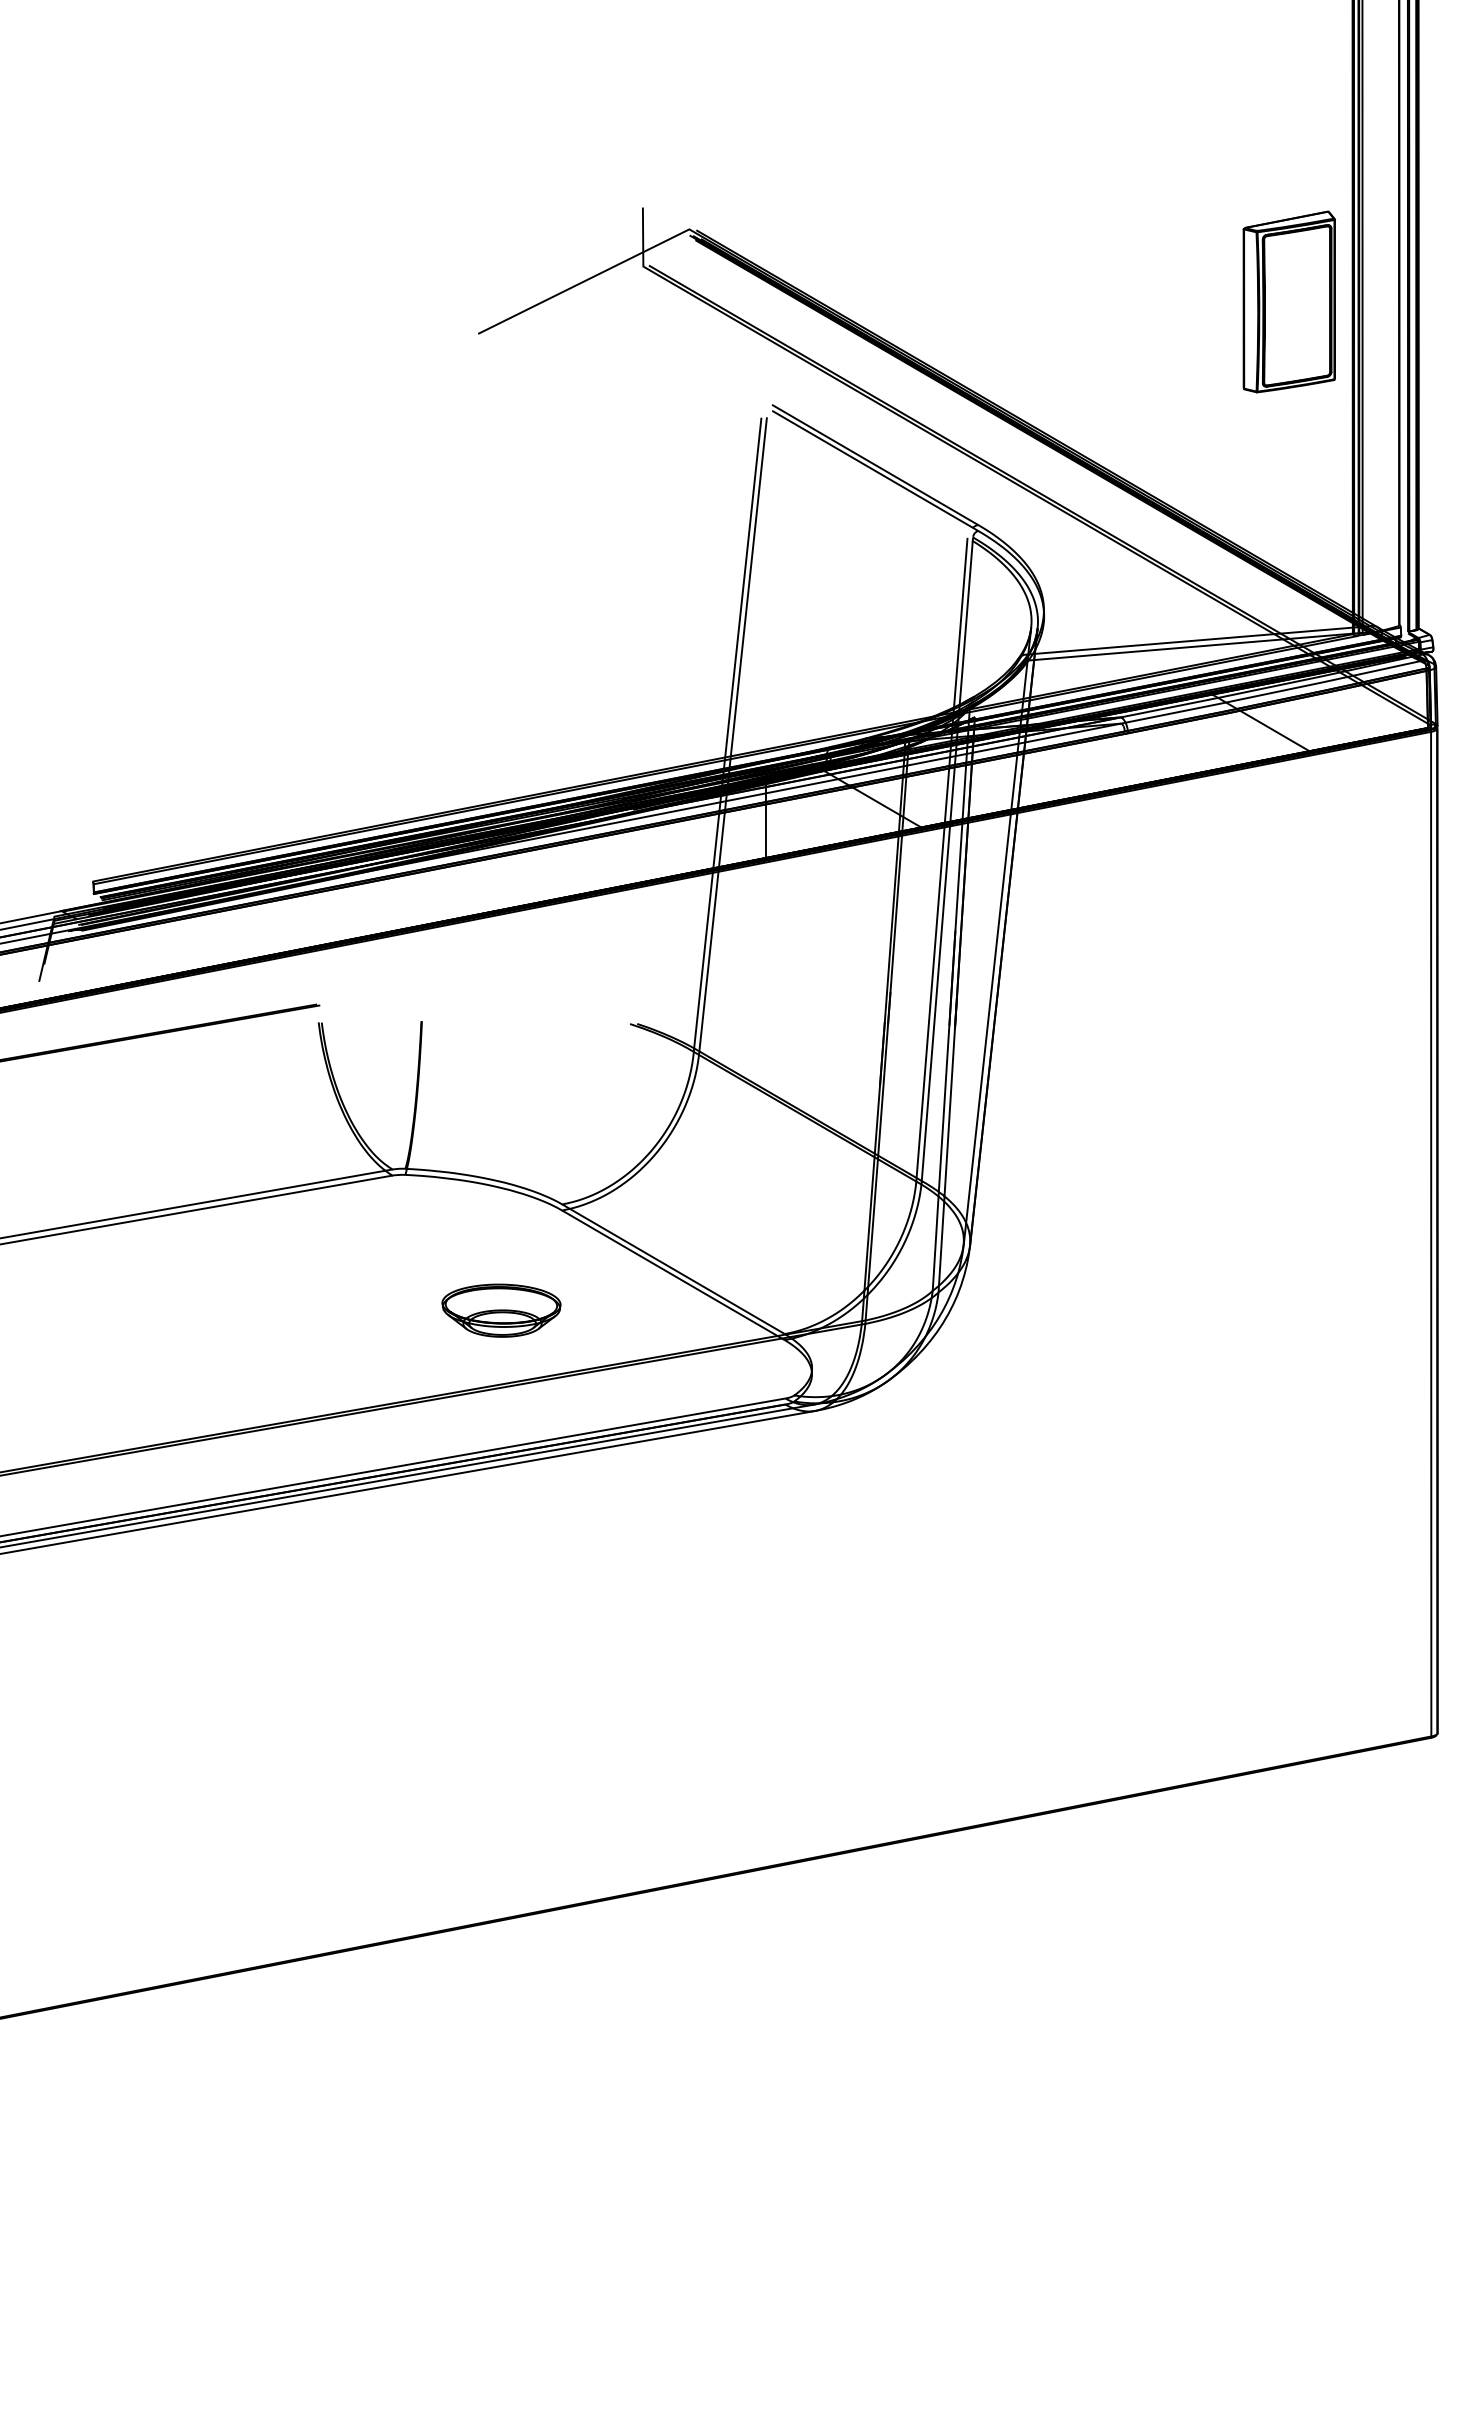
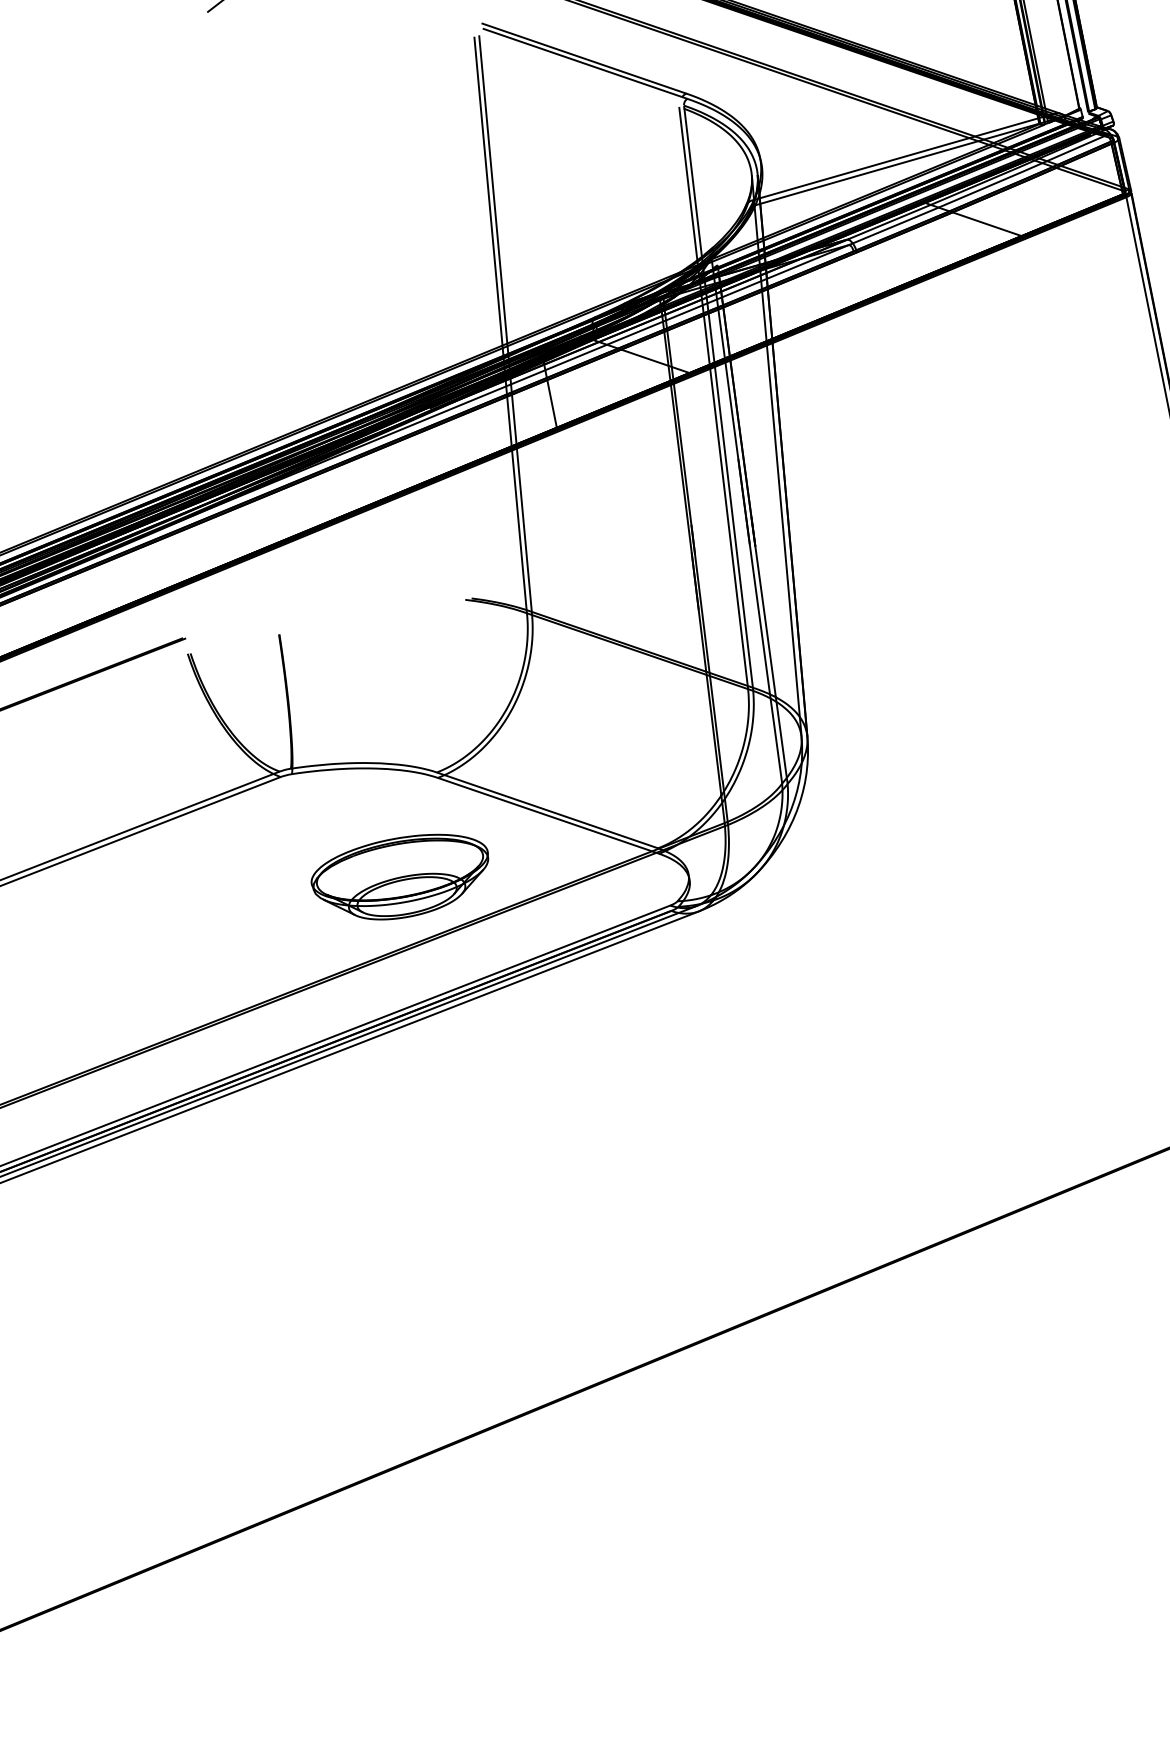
part: (501, 1310) -> (401, 877), size x1.67

